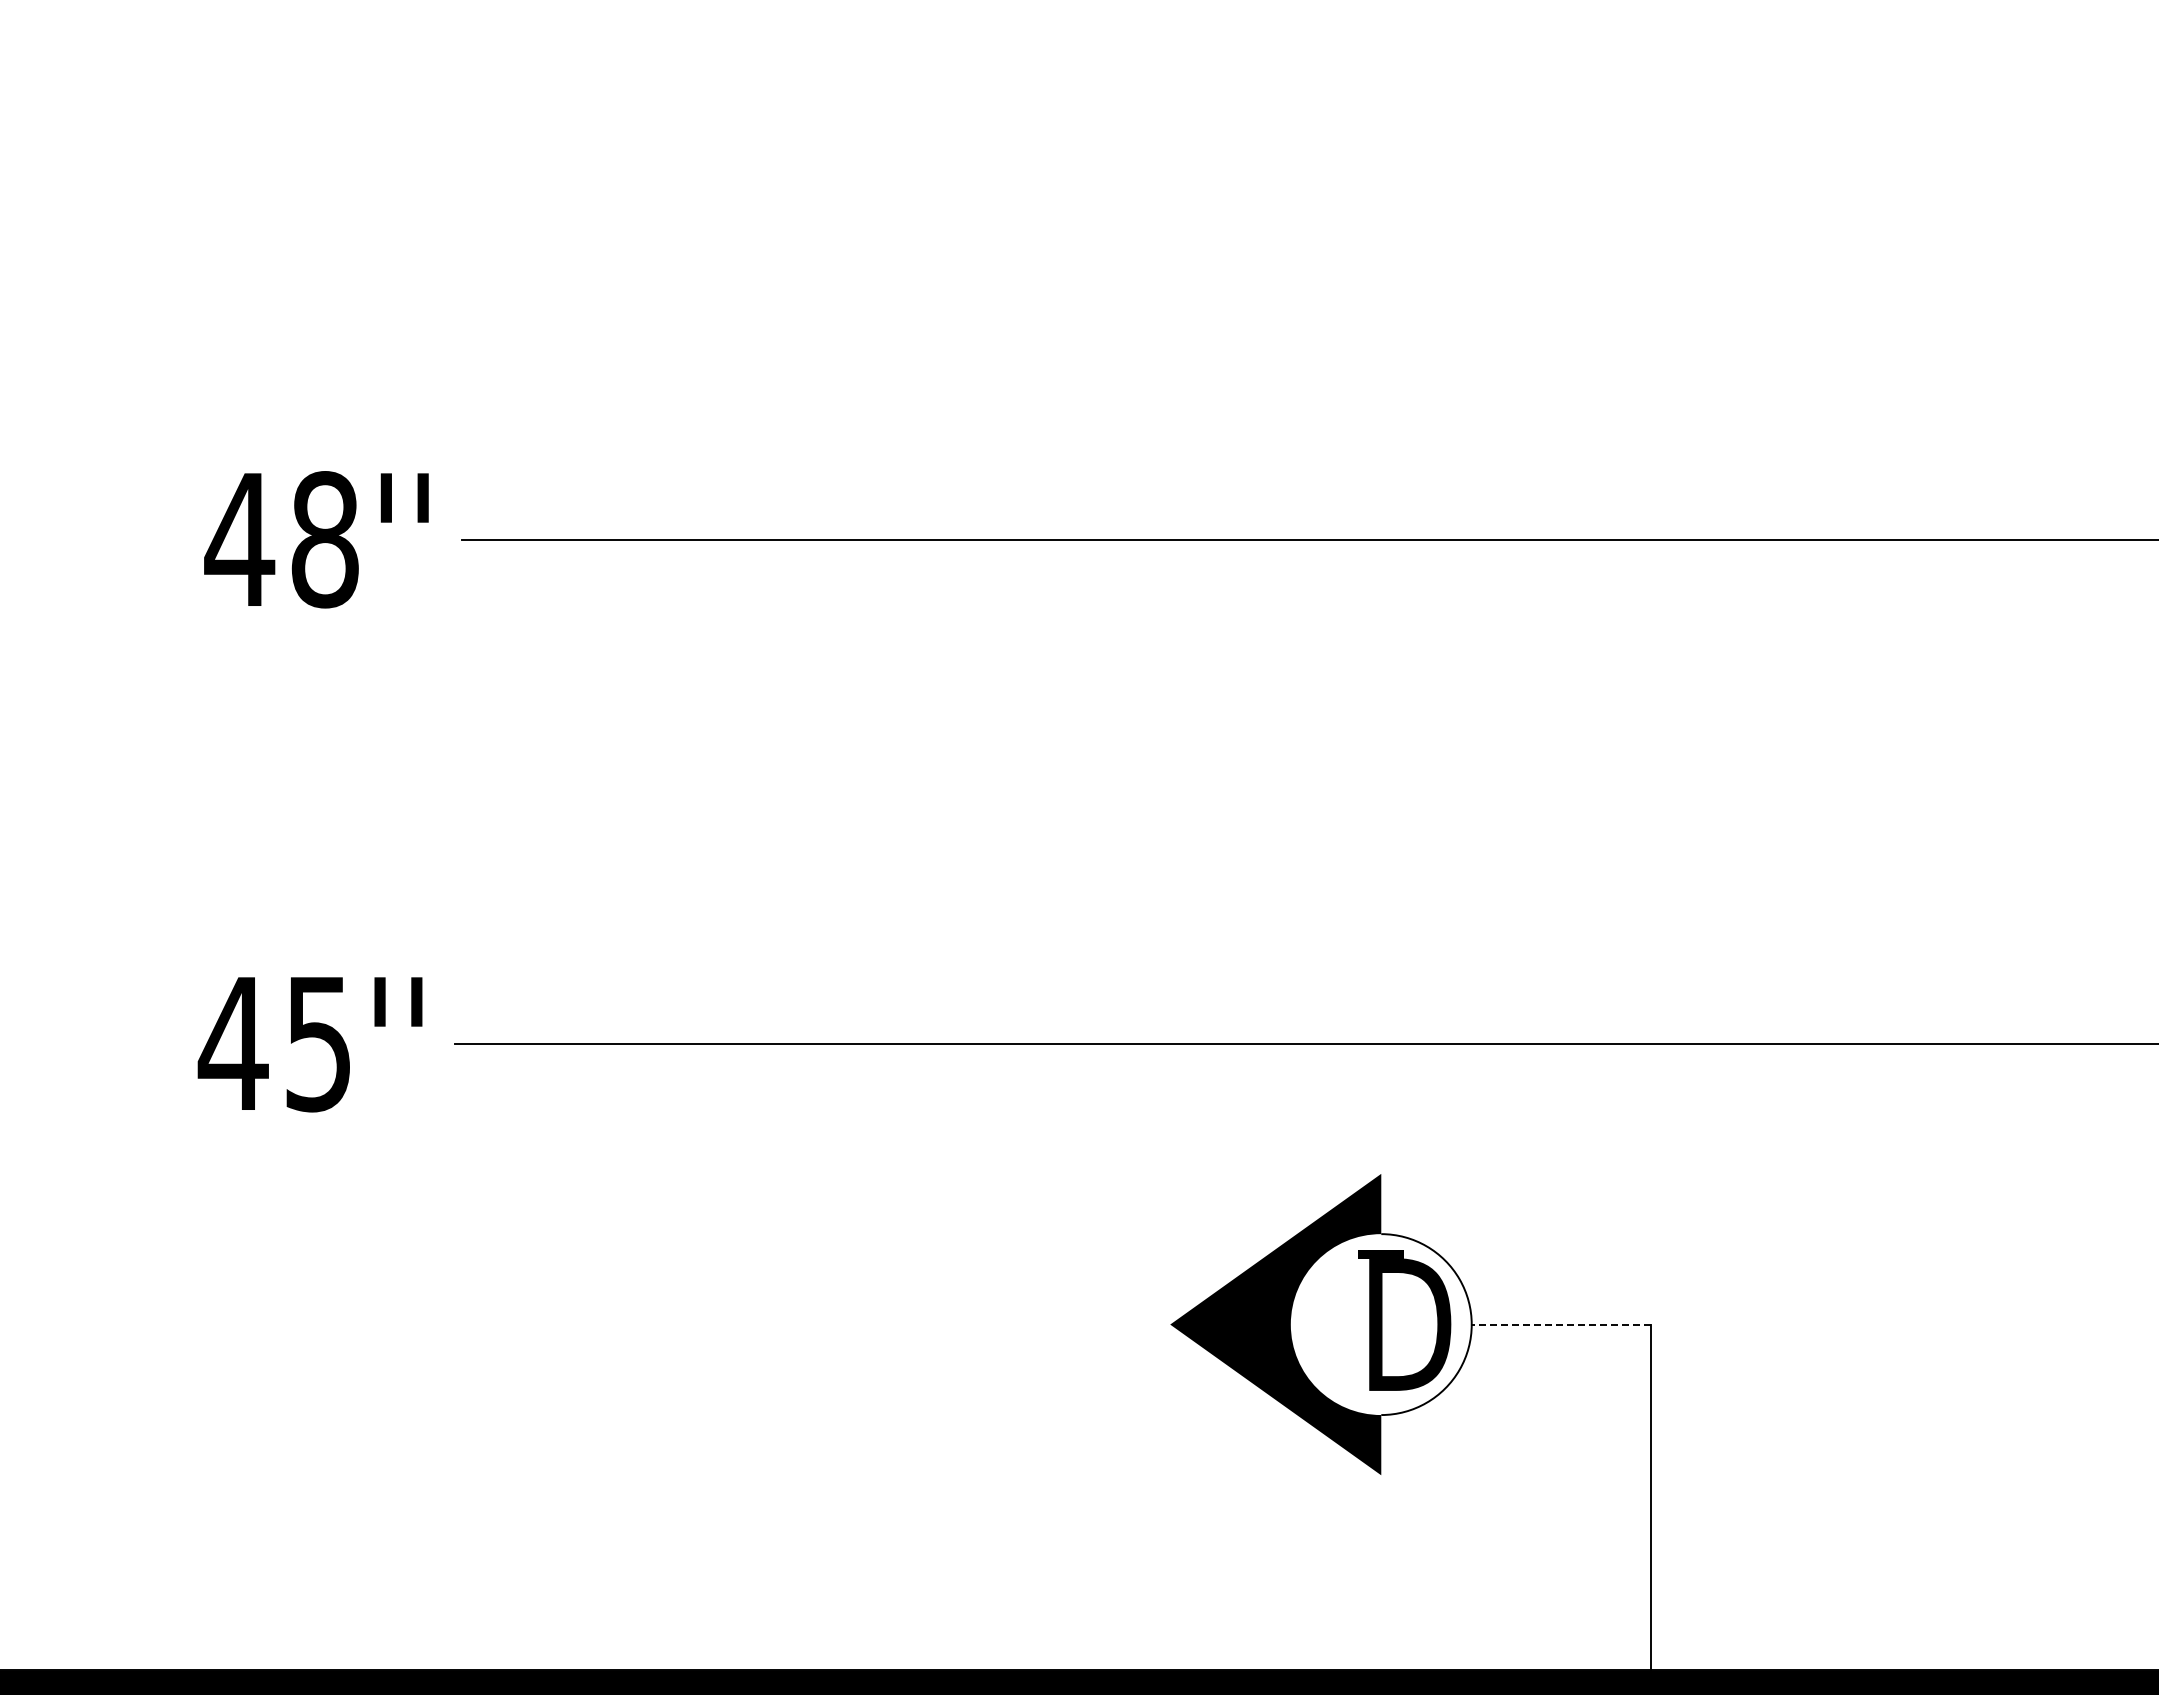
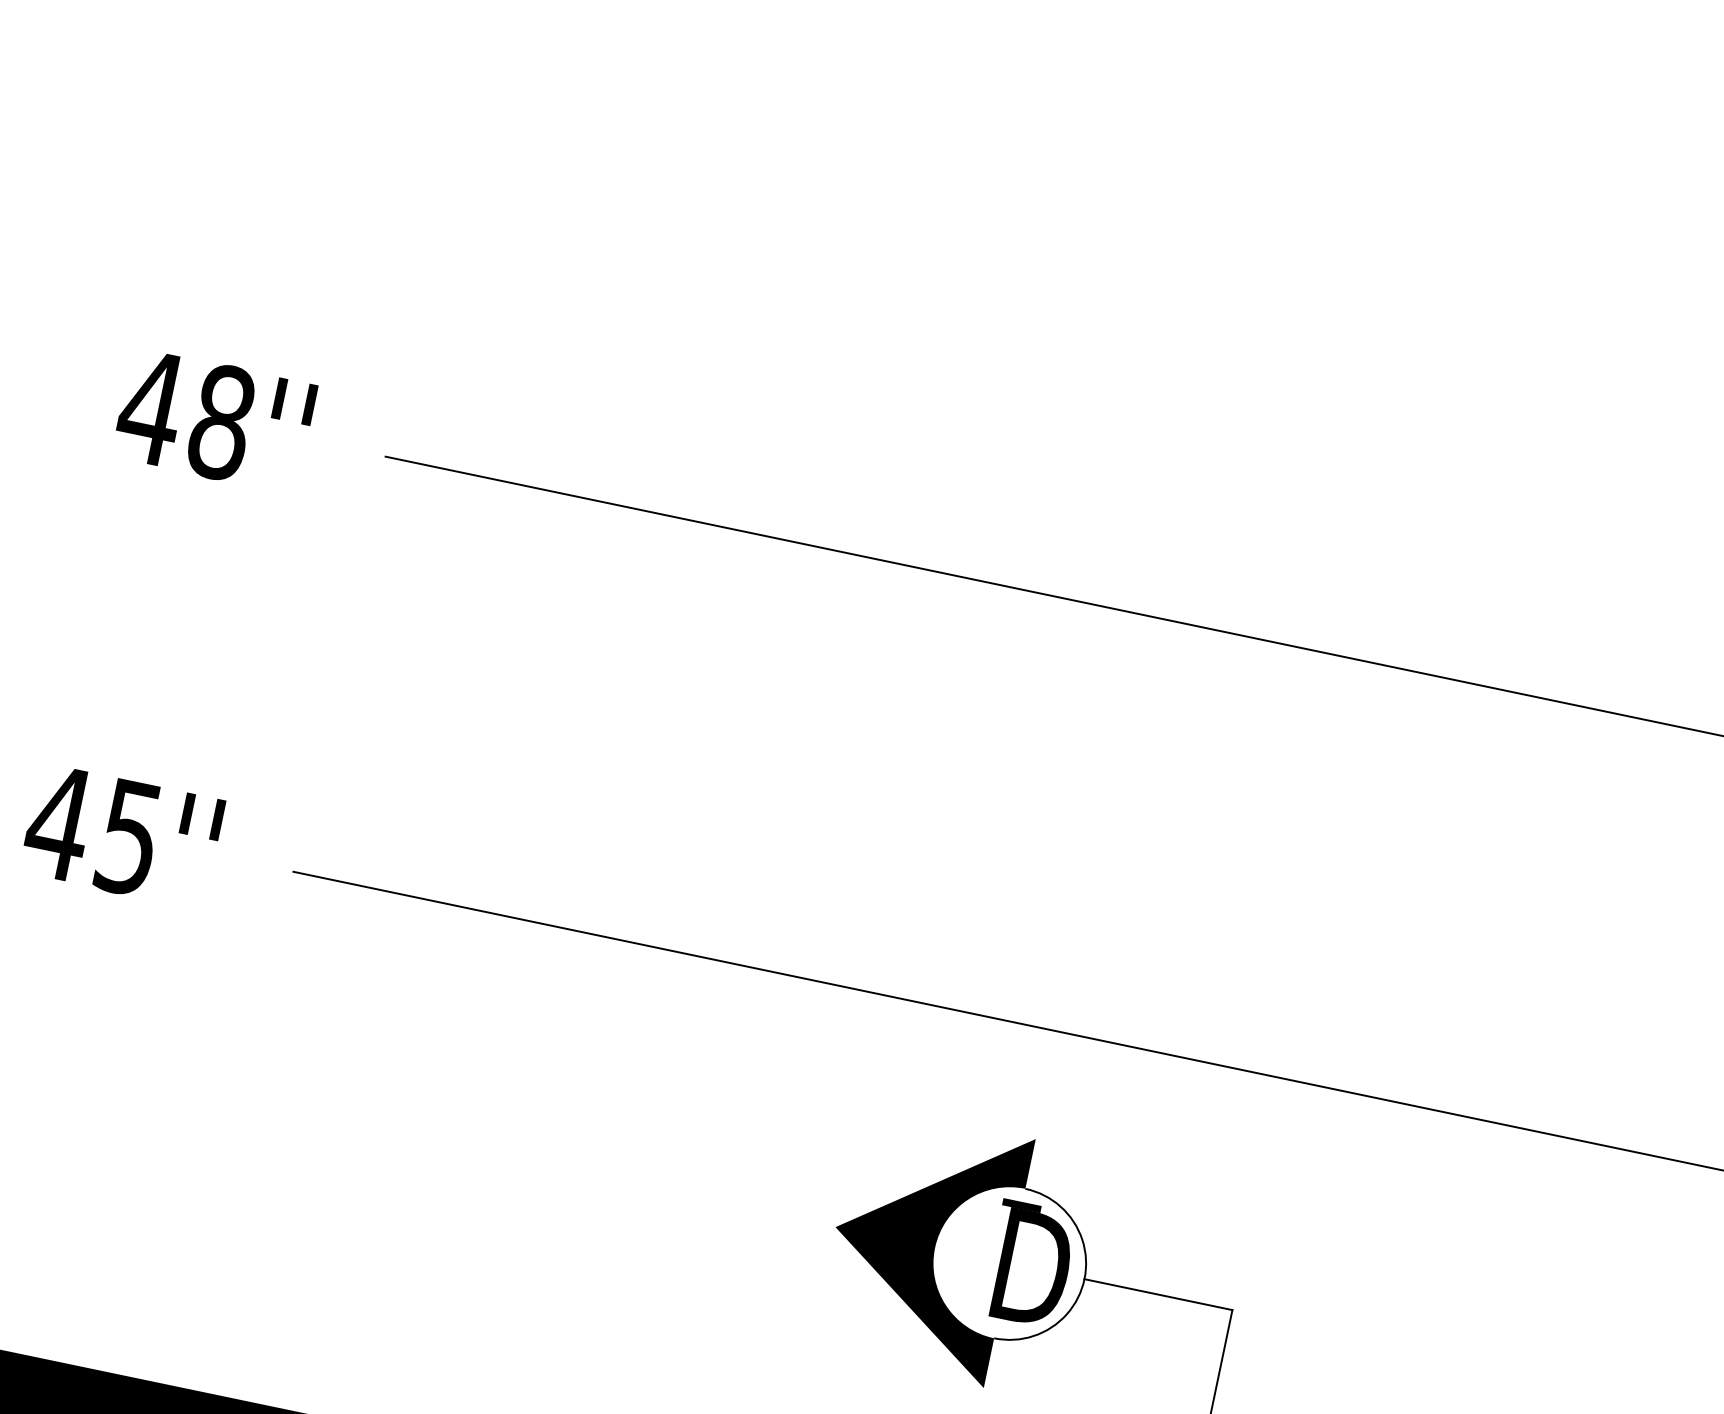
text: (316, 539) -> (214, 420), moved
text: (309, 1044) -> (121, 836), moved
line: (1561, 1324) -> (1158, 1294), dashed -> solid

